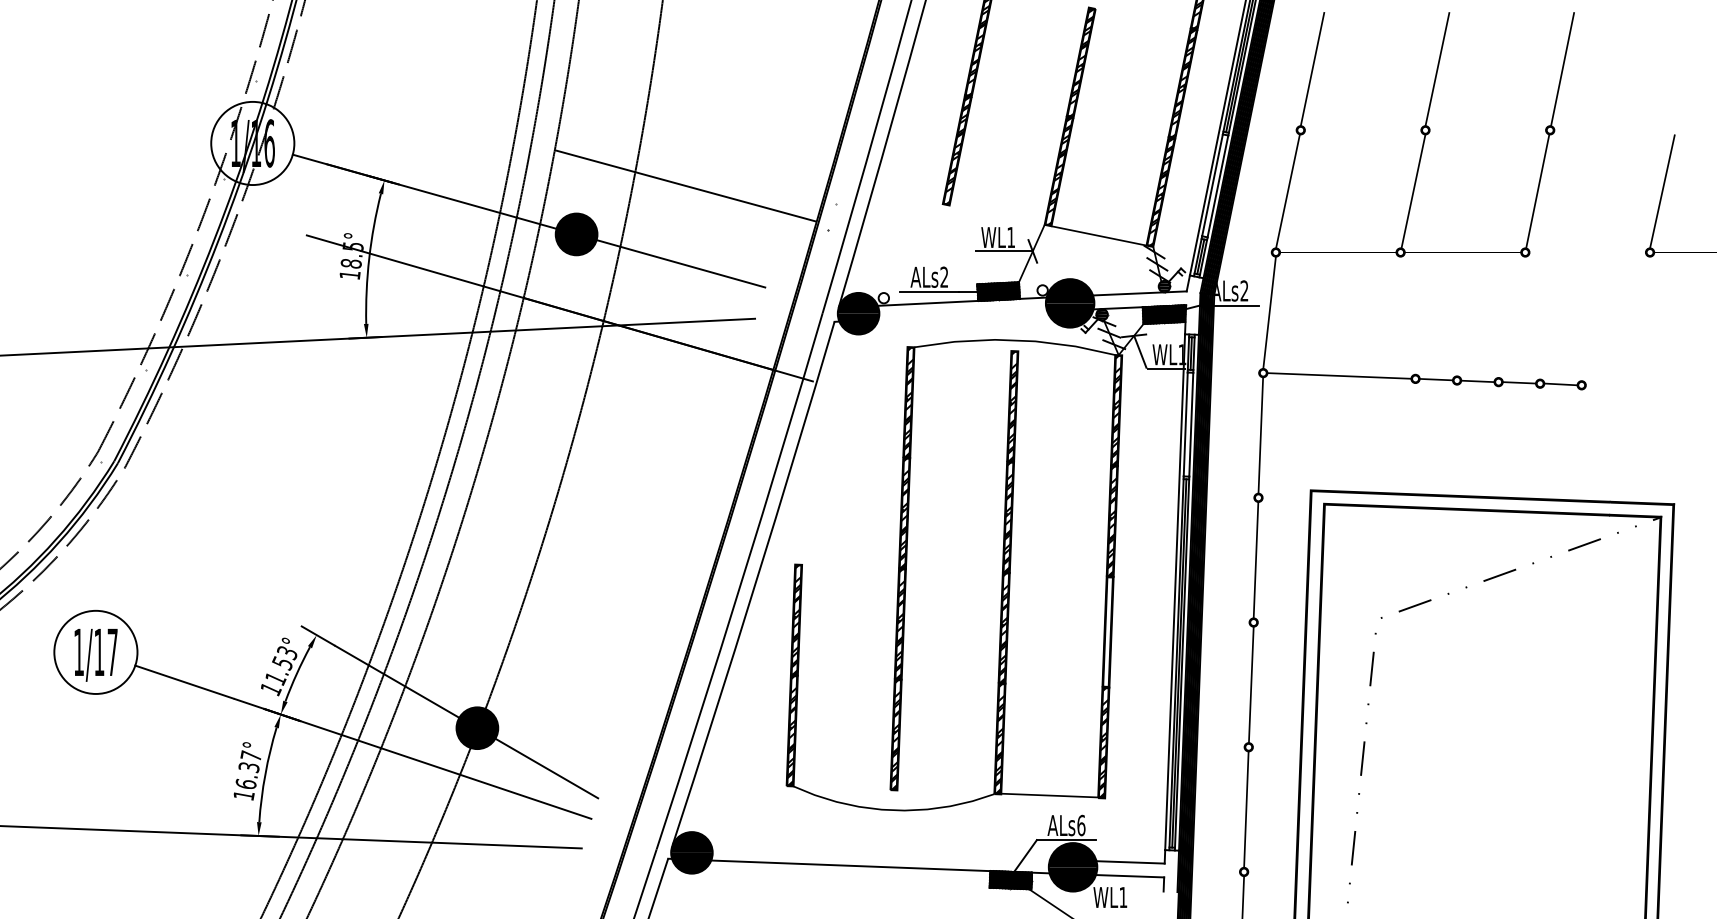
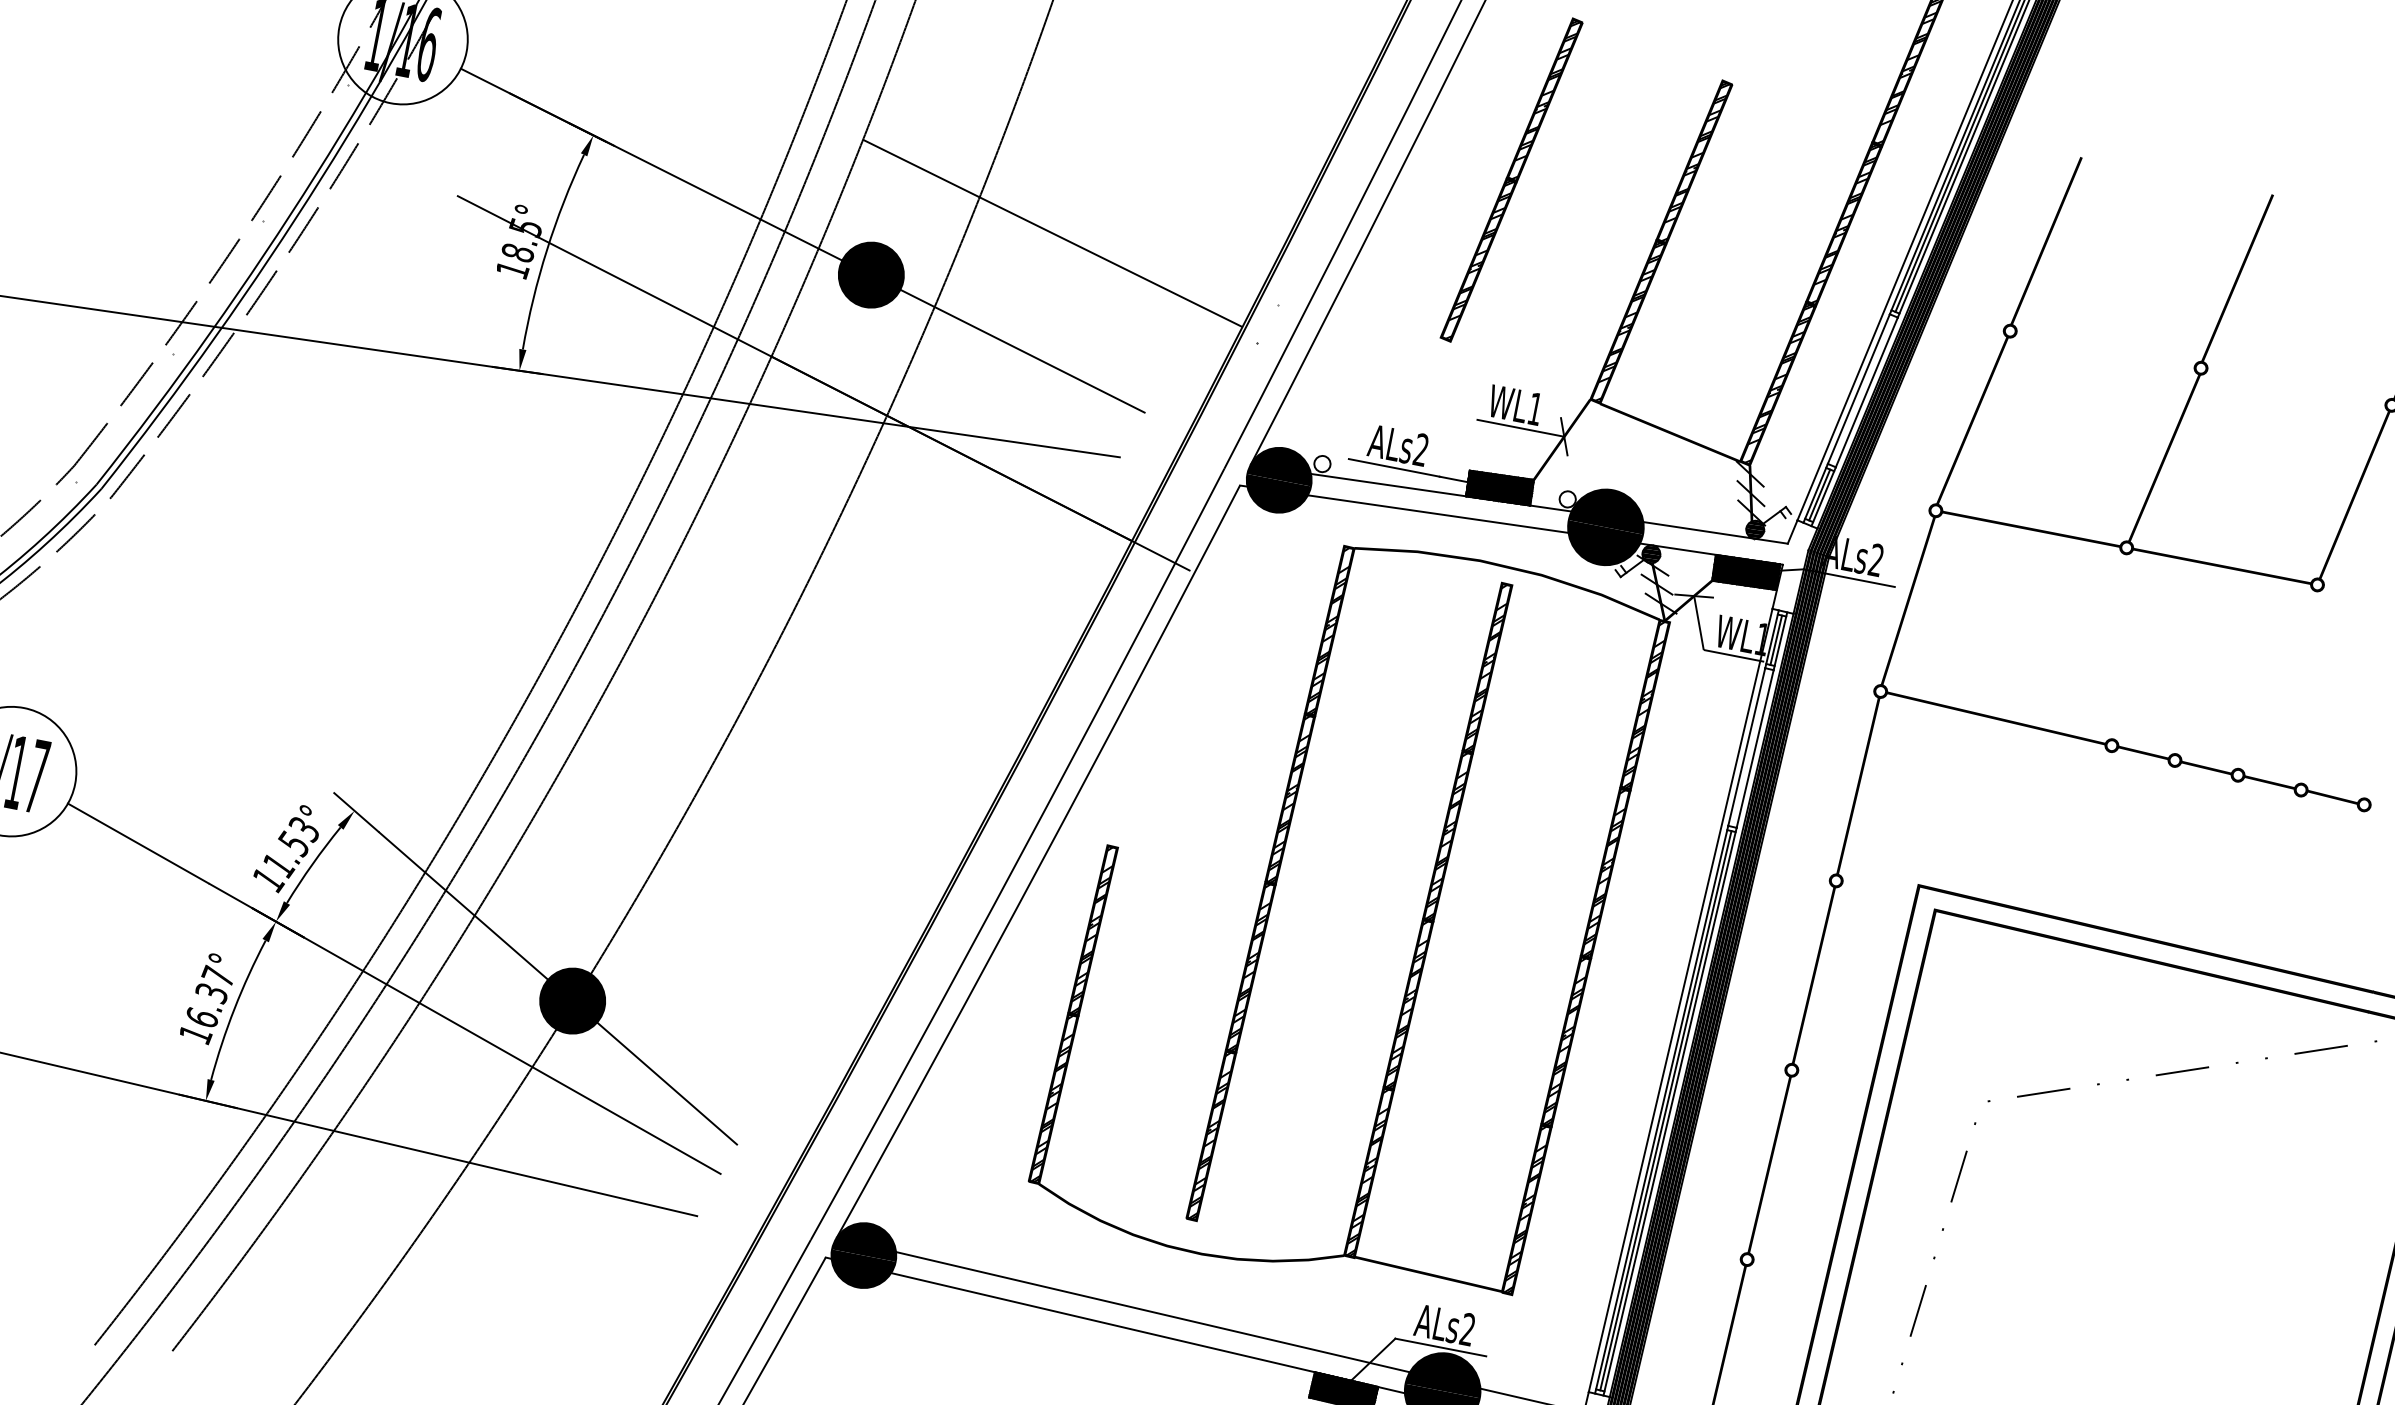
line: (962, 315) -> (1437, 513), added
hatch: (1107, 631) -> (1565, 1040), added
text: (1081, 825) -> (1468, 1329), ALs6 -> ALs2
line: (880, 852) -> (1152, 1311), added

